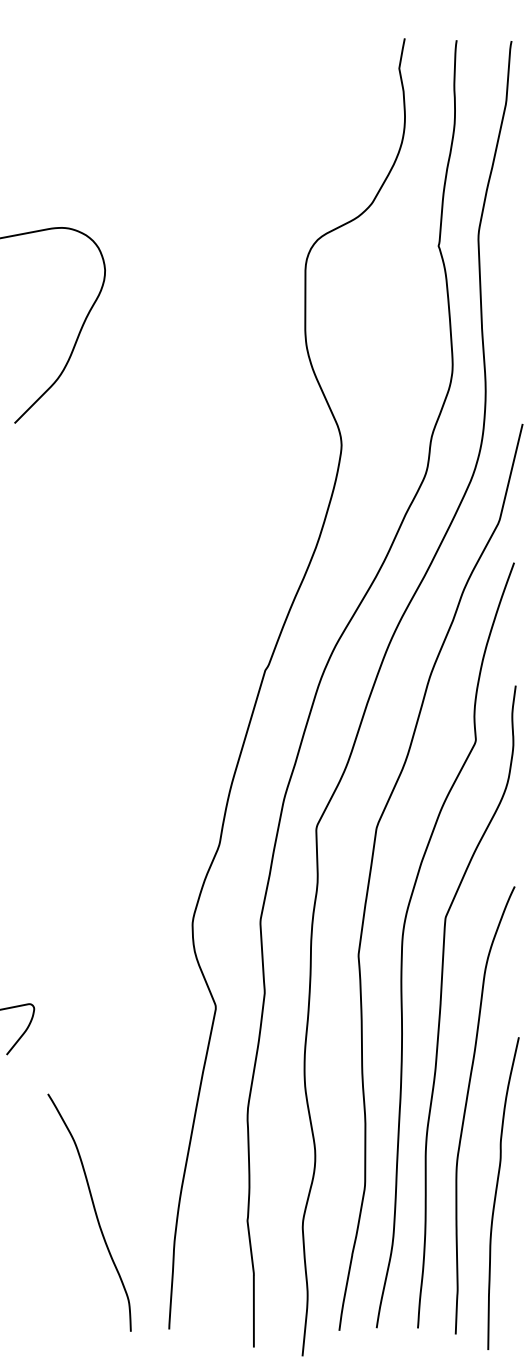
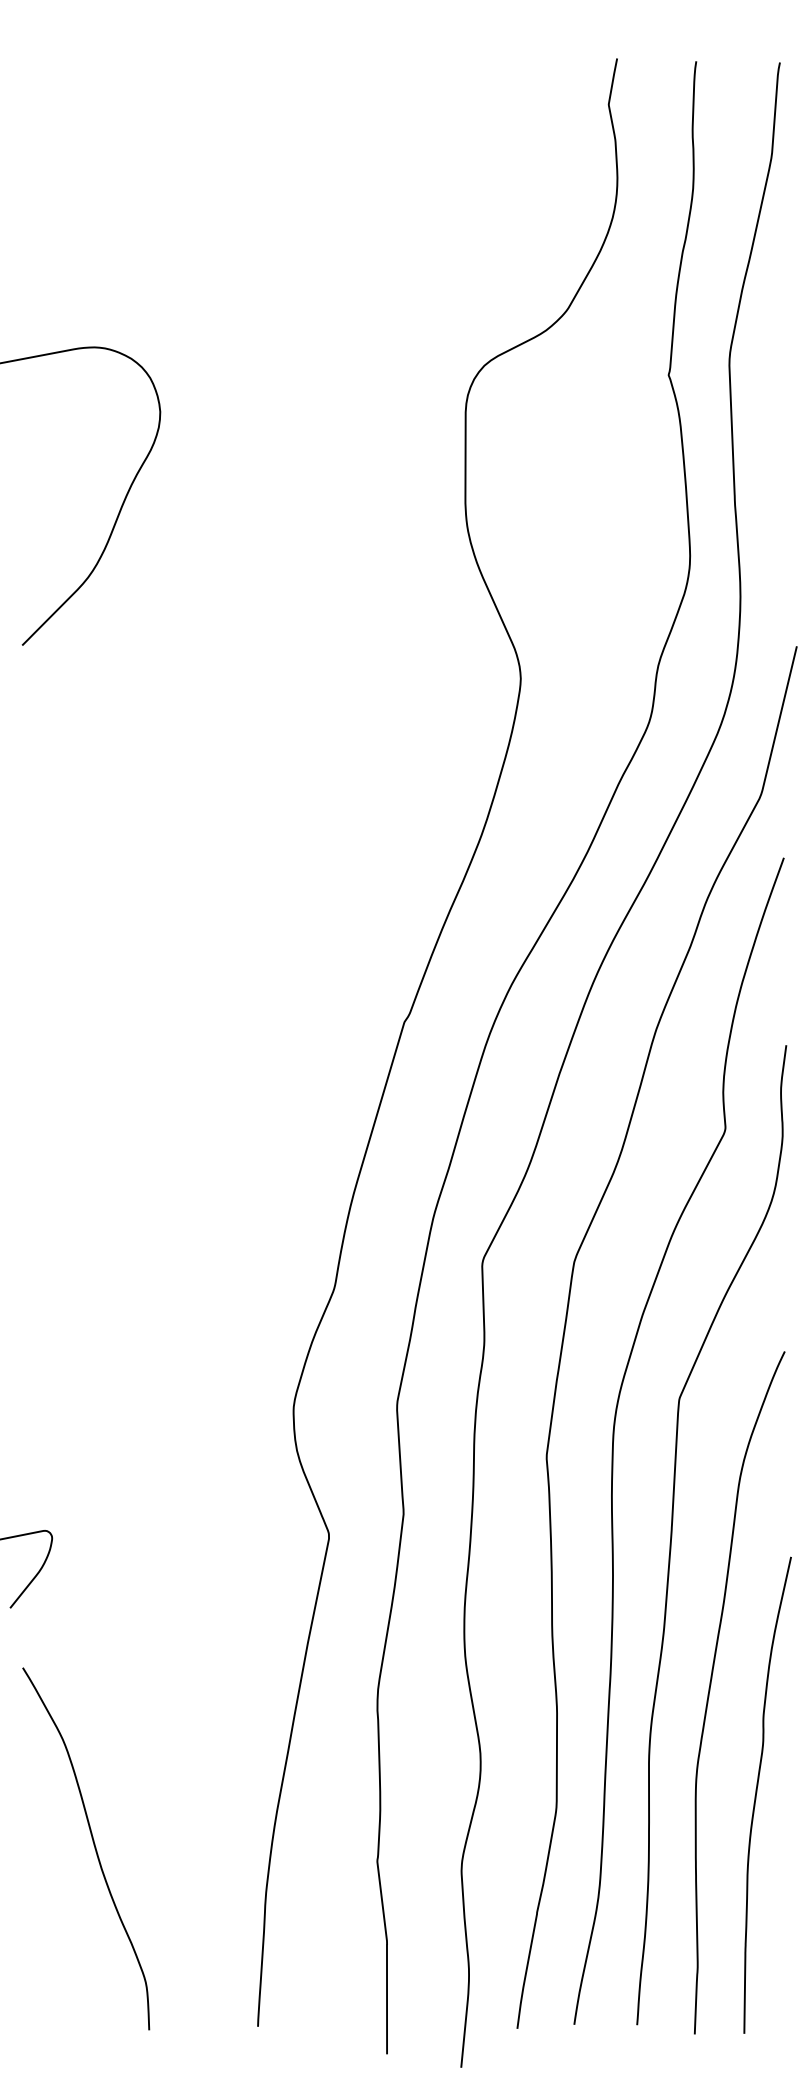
curve: (497, 1190) -> (758, 1790), moved
curve: (93, 1209) -> (92, 1843), moved

